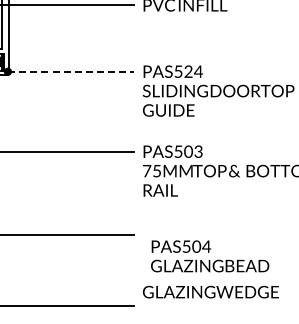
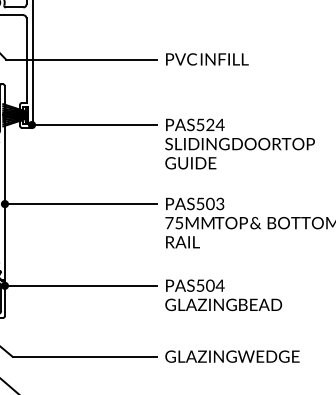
line: (71, 72) -> (94, 125), dashed -> solid
text: (209, 256) -> (223, 295), moved
text: (210, 291) -> (232, 356), moved

